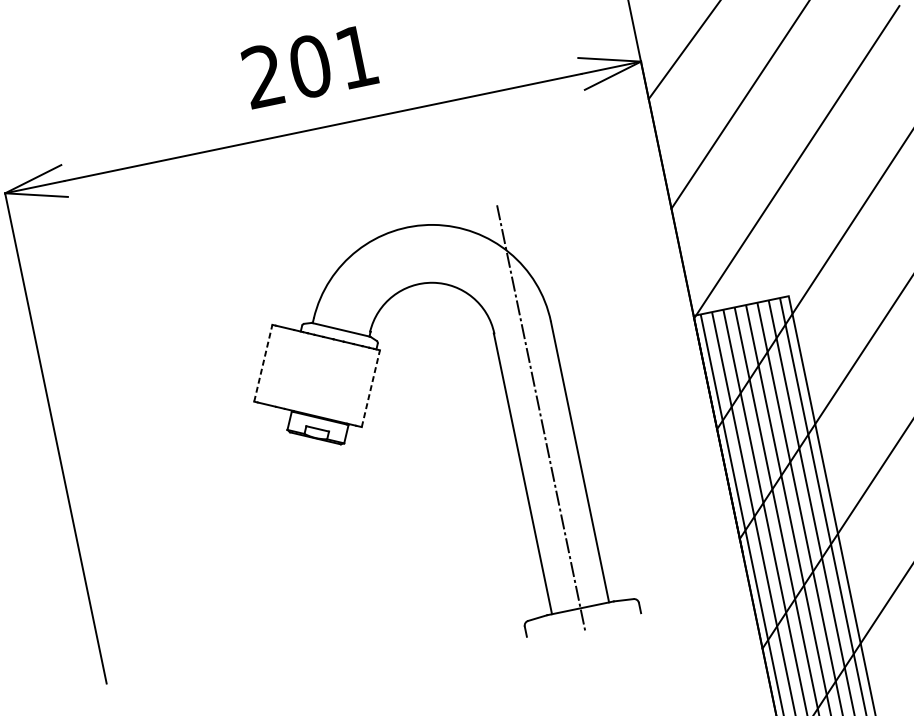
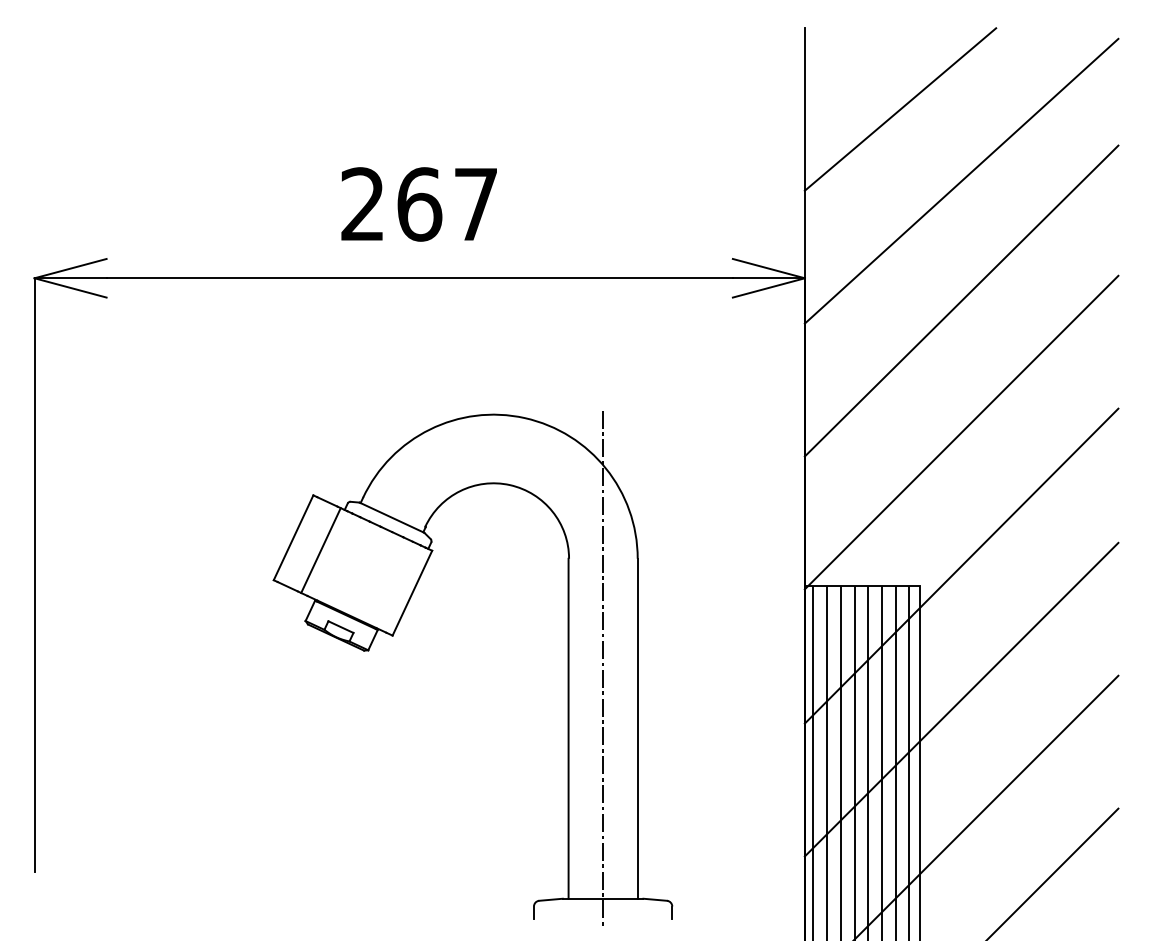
text: (332, 62) -> (446, 204), 201 -> 267
line: (263, 363) -> (293, 537), dashed -> solid
line: (287, 369) -> (320, 550), added
line: (371, 388) -> (412, 593), dashed -> solid

